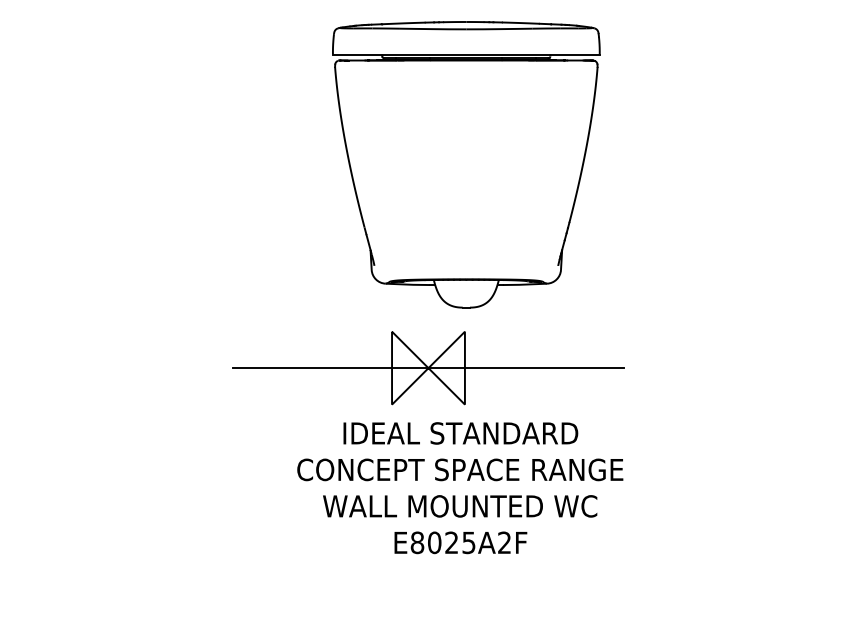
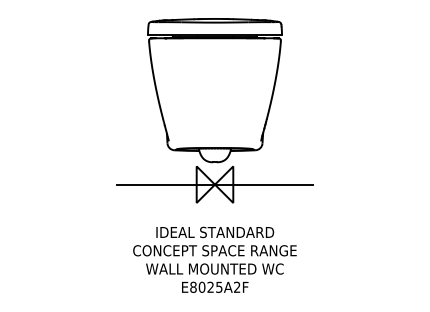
part: (465, 164) -> (214, 90), moved
text: (459, 487) -> (214, 259), moved

